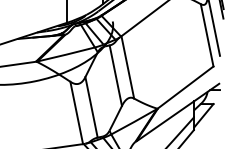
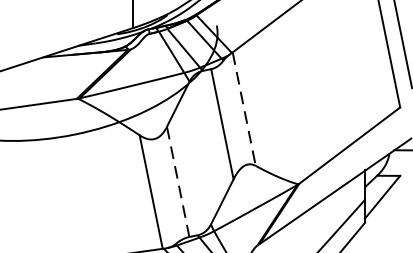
line: (127, 67) -> (243, 109), solid -> dashed
line: (91, 107) -> (178, 182), solid -> dashed

